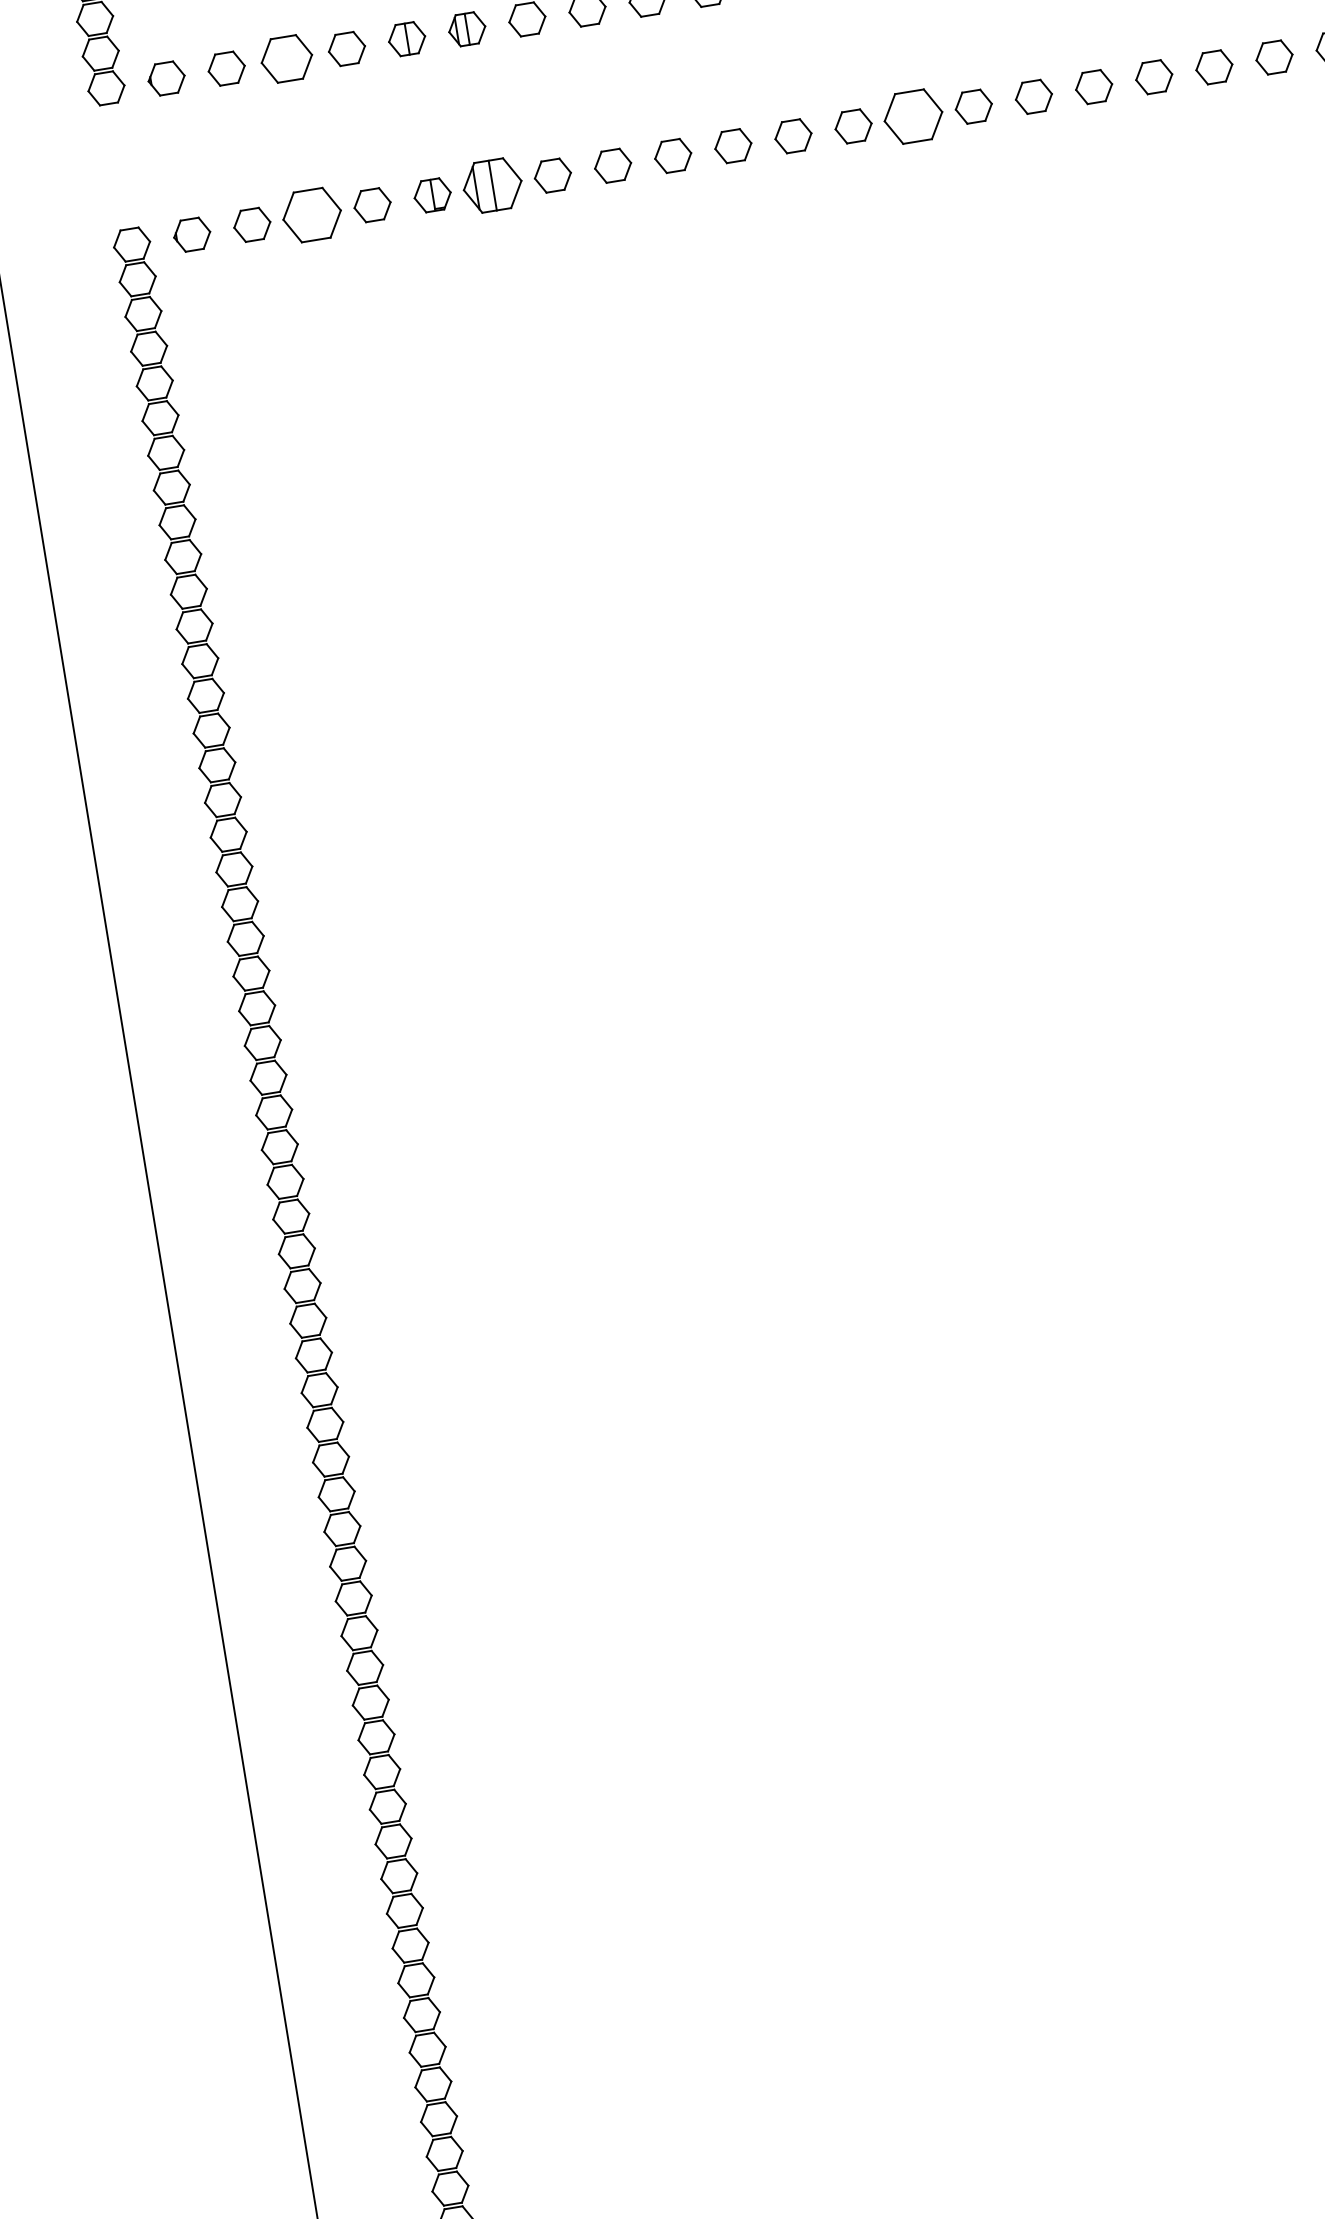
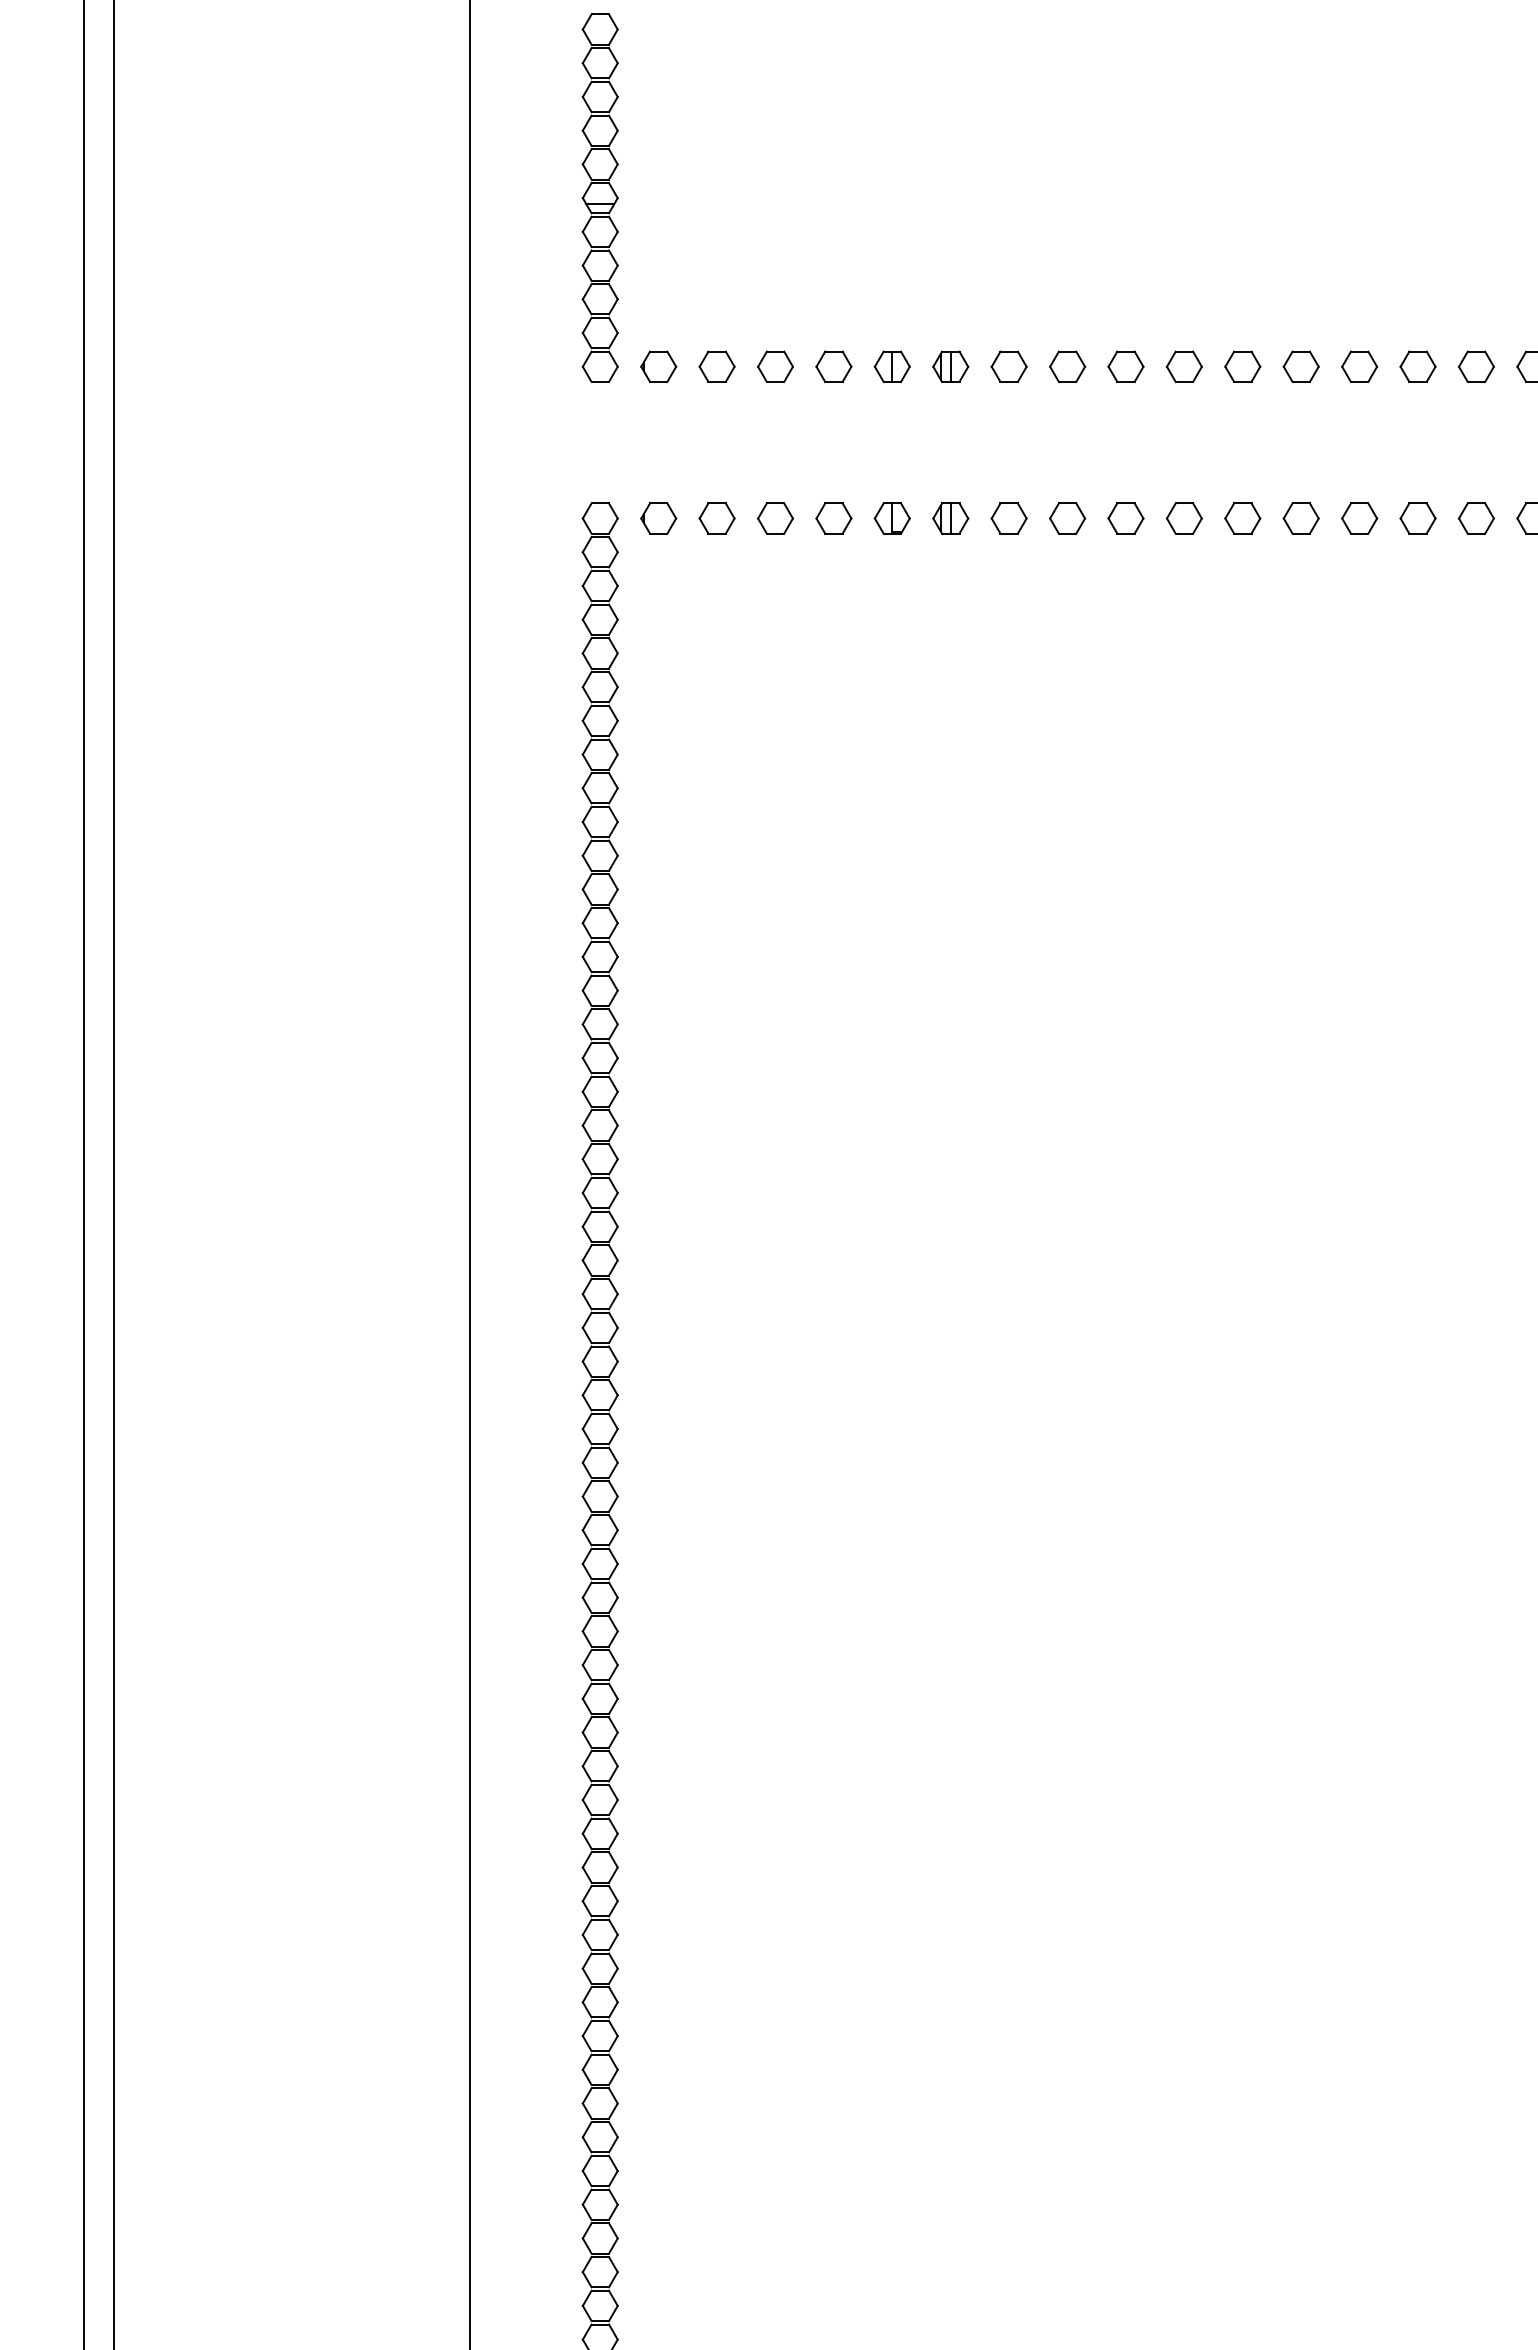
part: (286, 58) -> (775, 366), size x0.71
part: (913, 116) -> (1359, 518), size x0.62
part: (492, 185) -> (950, 518), size x0.62
part: (312, 215) -> (775, 518), size x0.62

